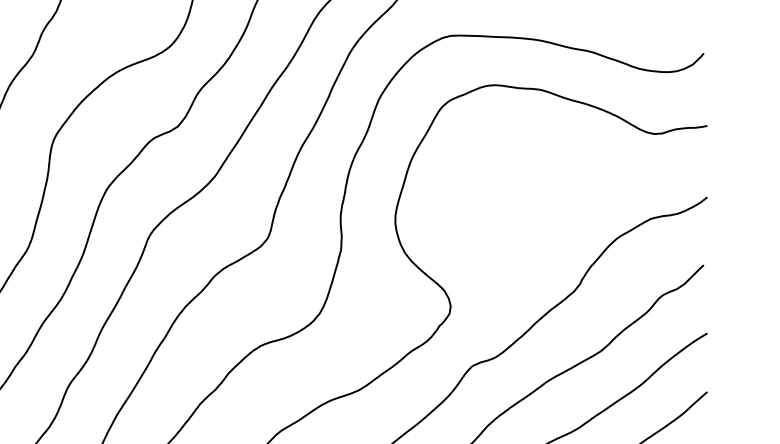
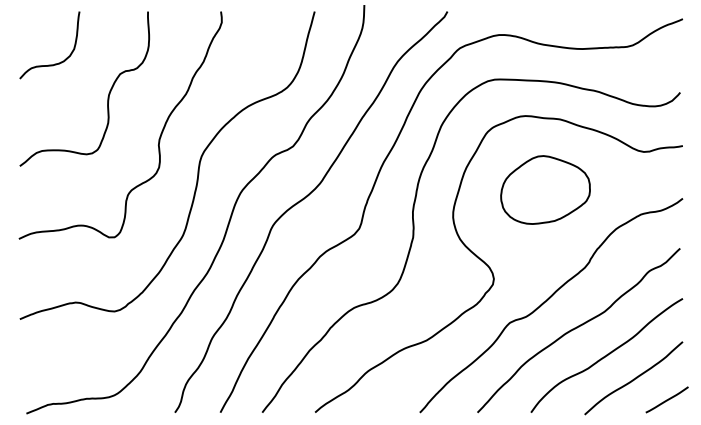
part: (520, 185) -> (545, 189), added

